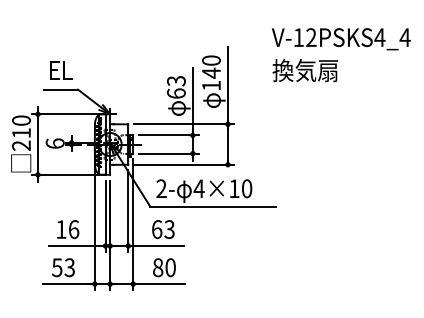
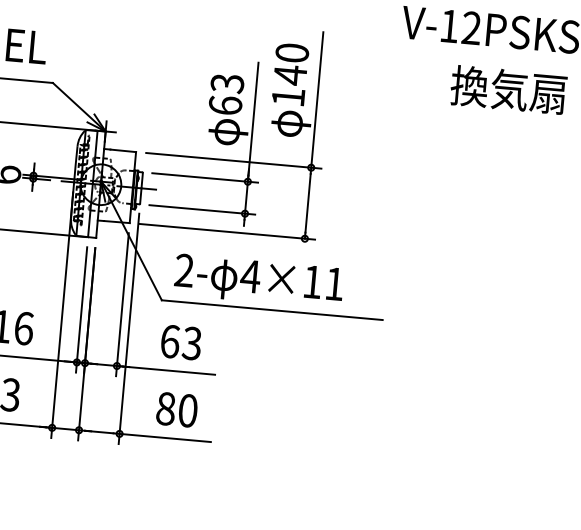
text: (304, 70) -> (507, 89), moved
text: (247, 188) -> (335, 283), 4×10 -> 4×11

